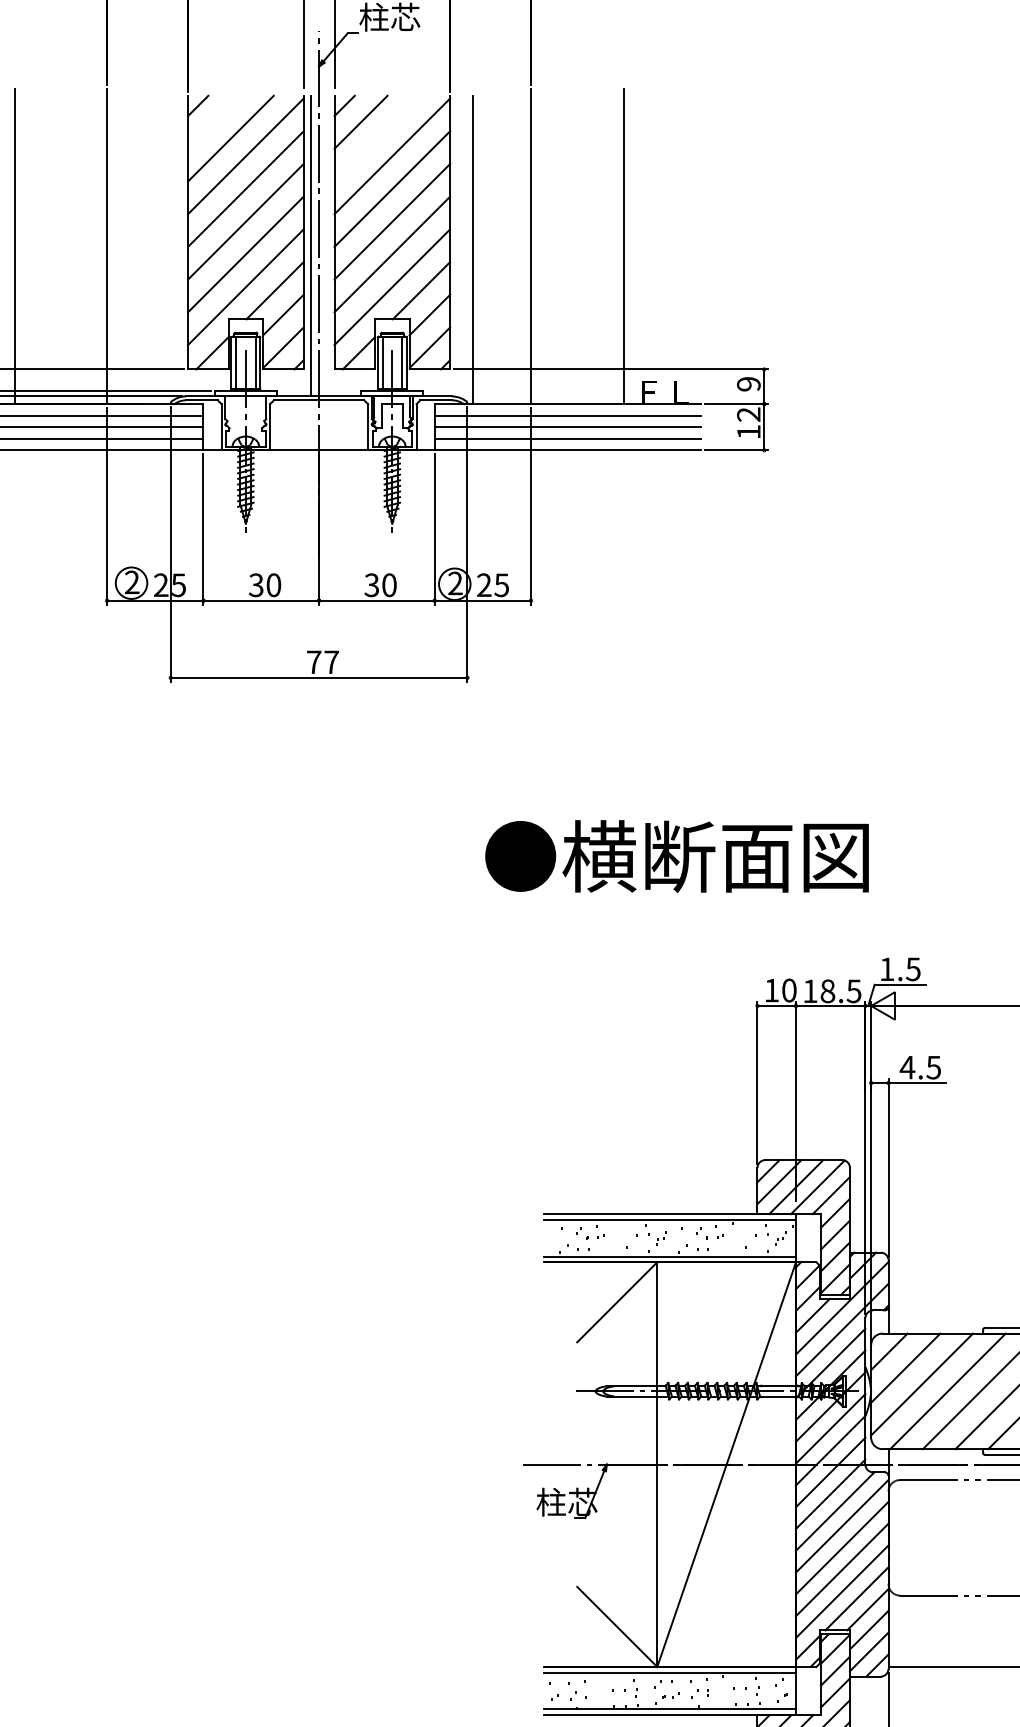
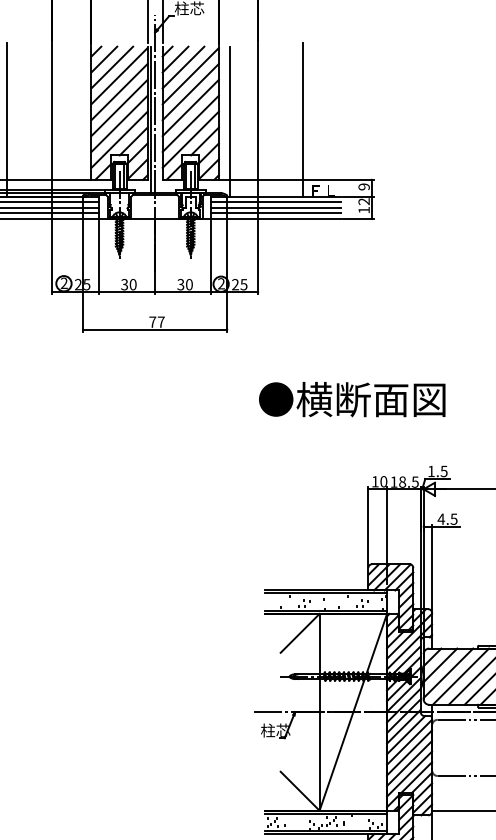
line: (214, 122) -> (104, 59), added
line: (377, 138) -> (183, 67), added
text: (677, 856) -> (352, 399), moved

